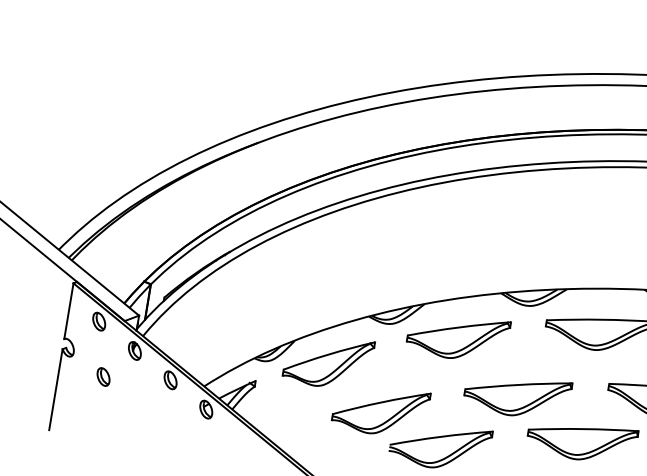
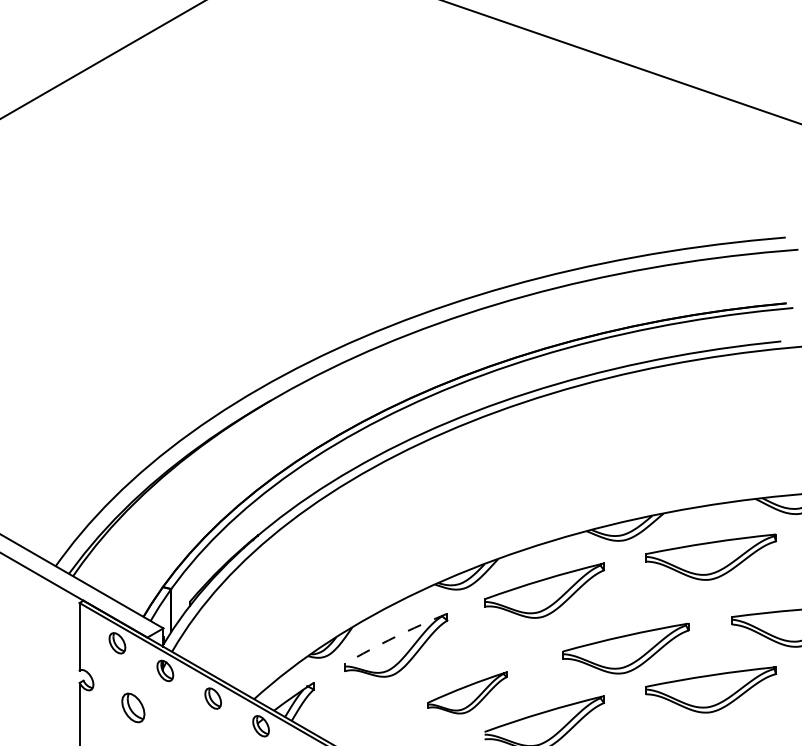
arc: (329, 354) -> (395, 637), solid -> dashed
part: (103, 376) -> (133, 707), size x1.4
part: (380, 409) -> (467, 692), size x0.7

